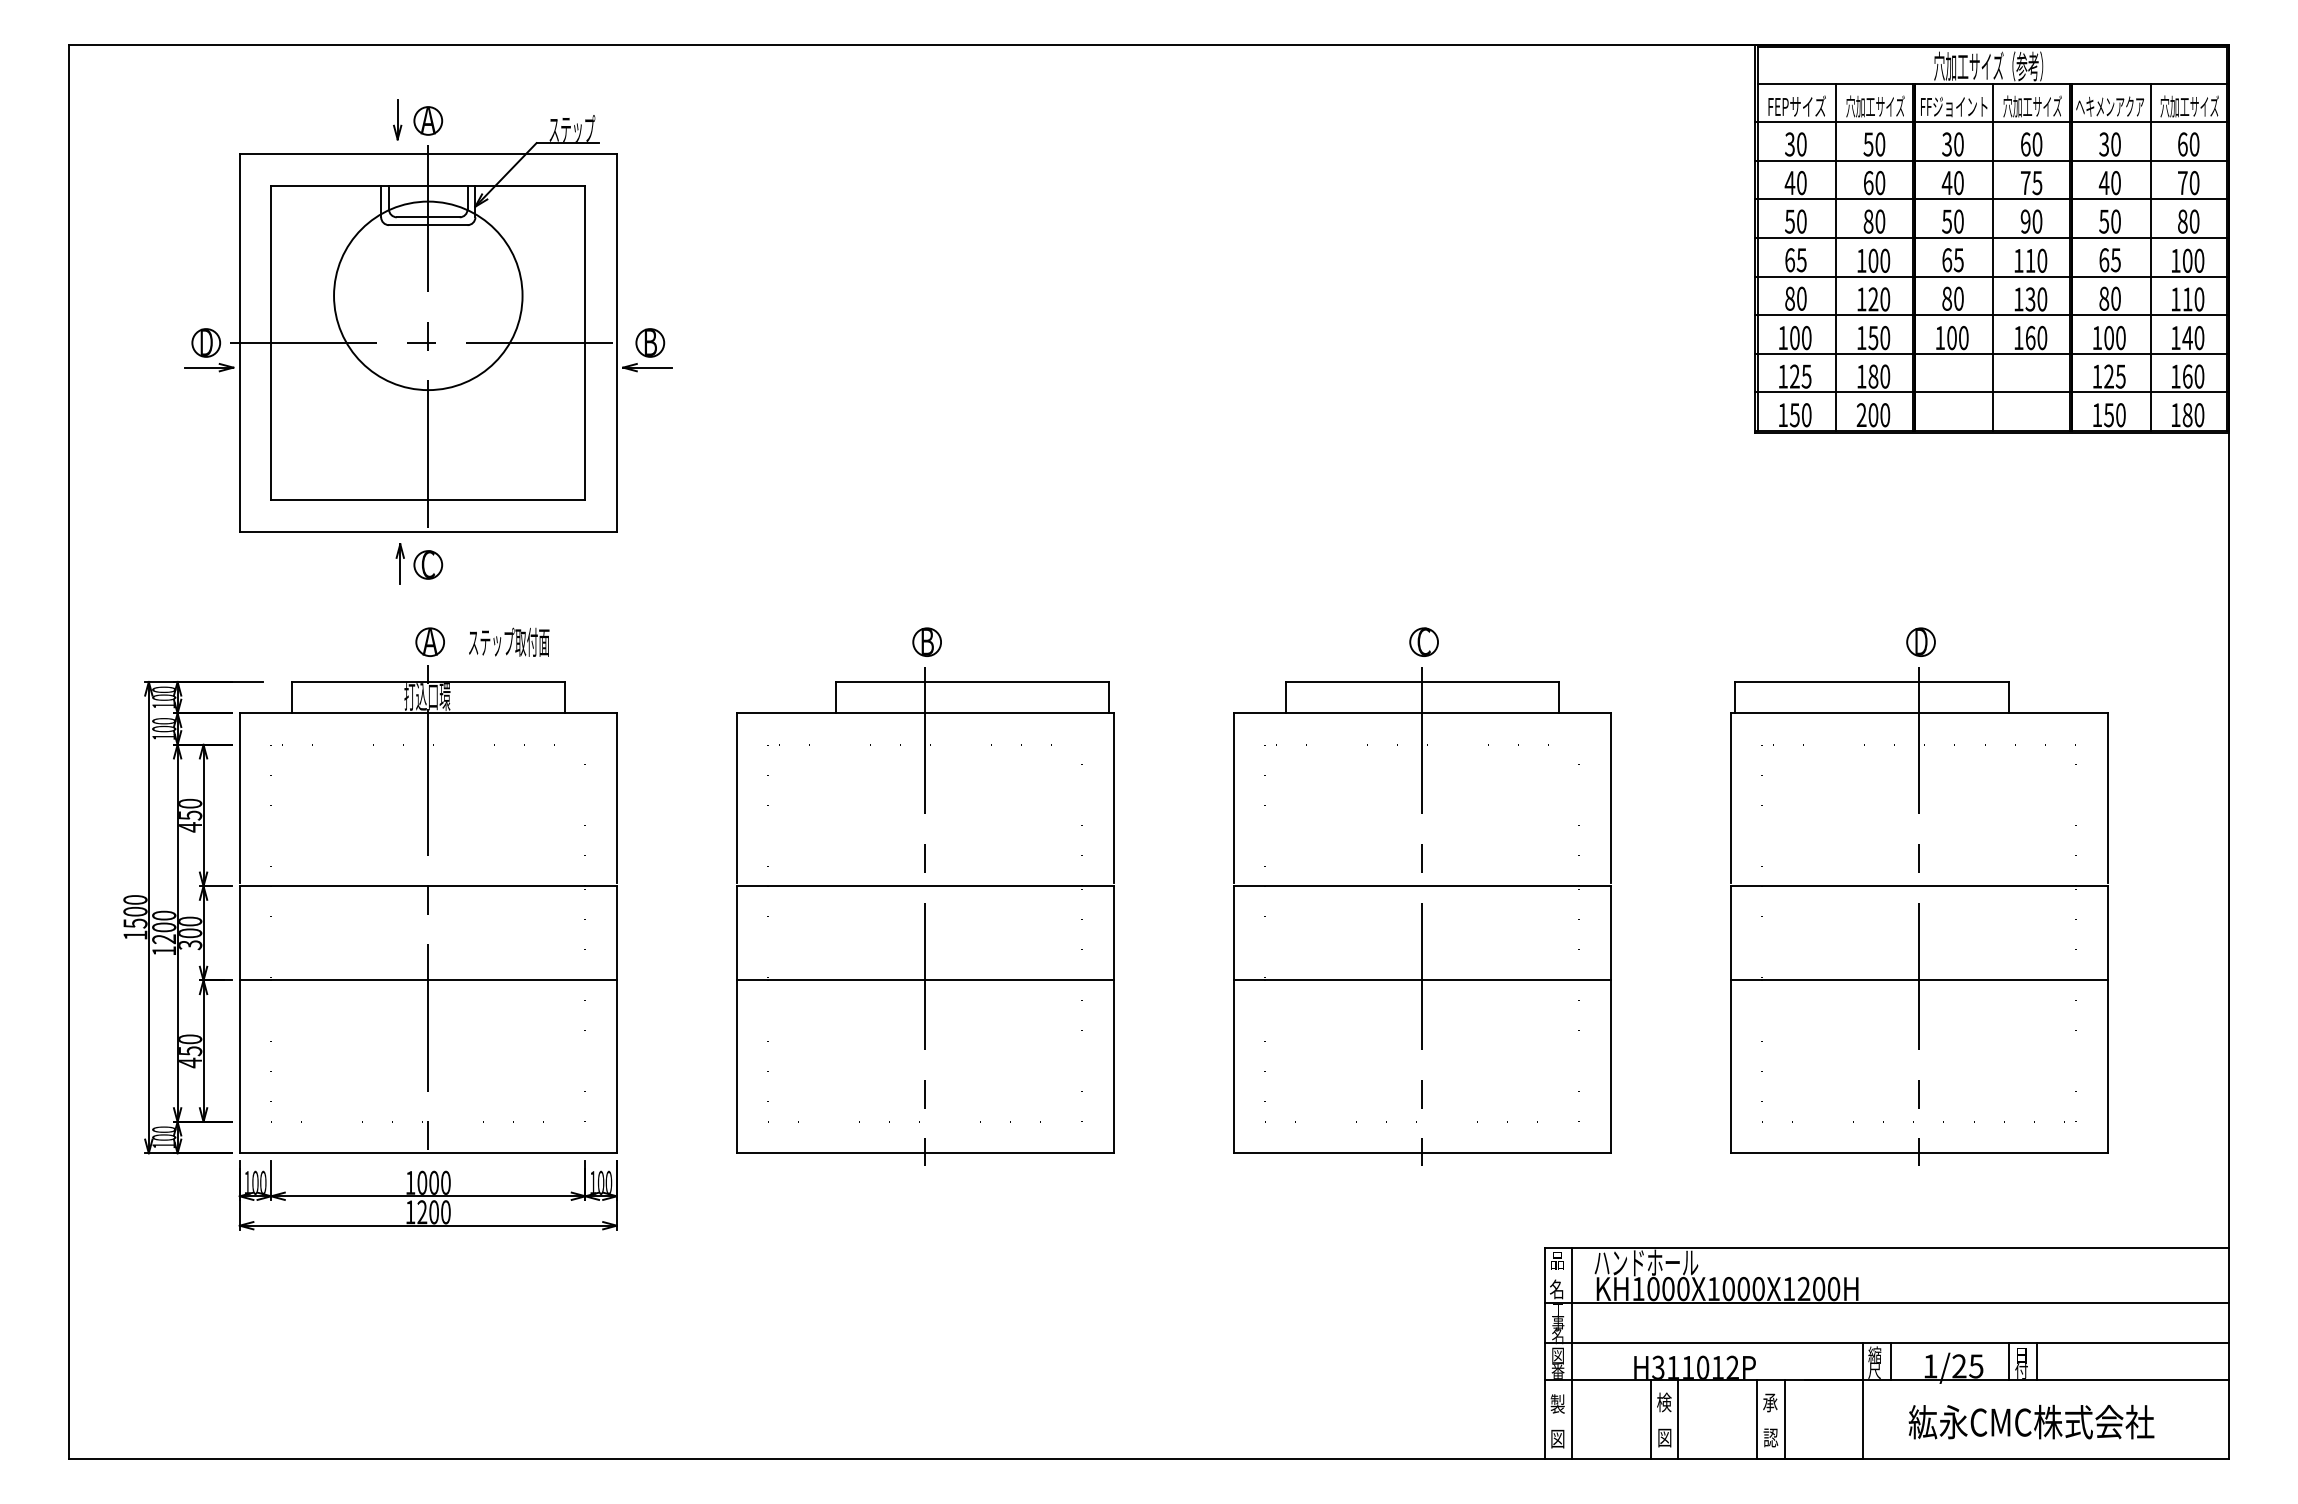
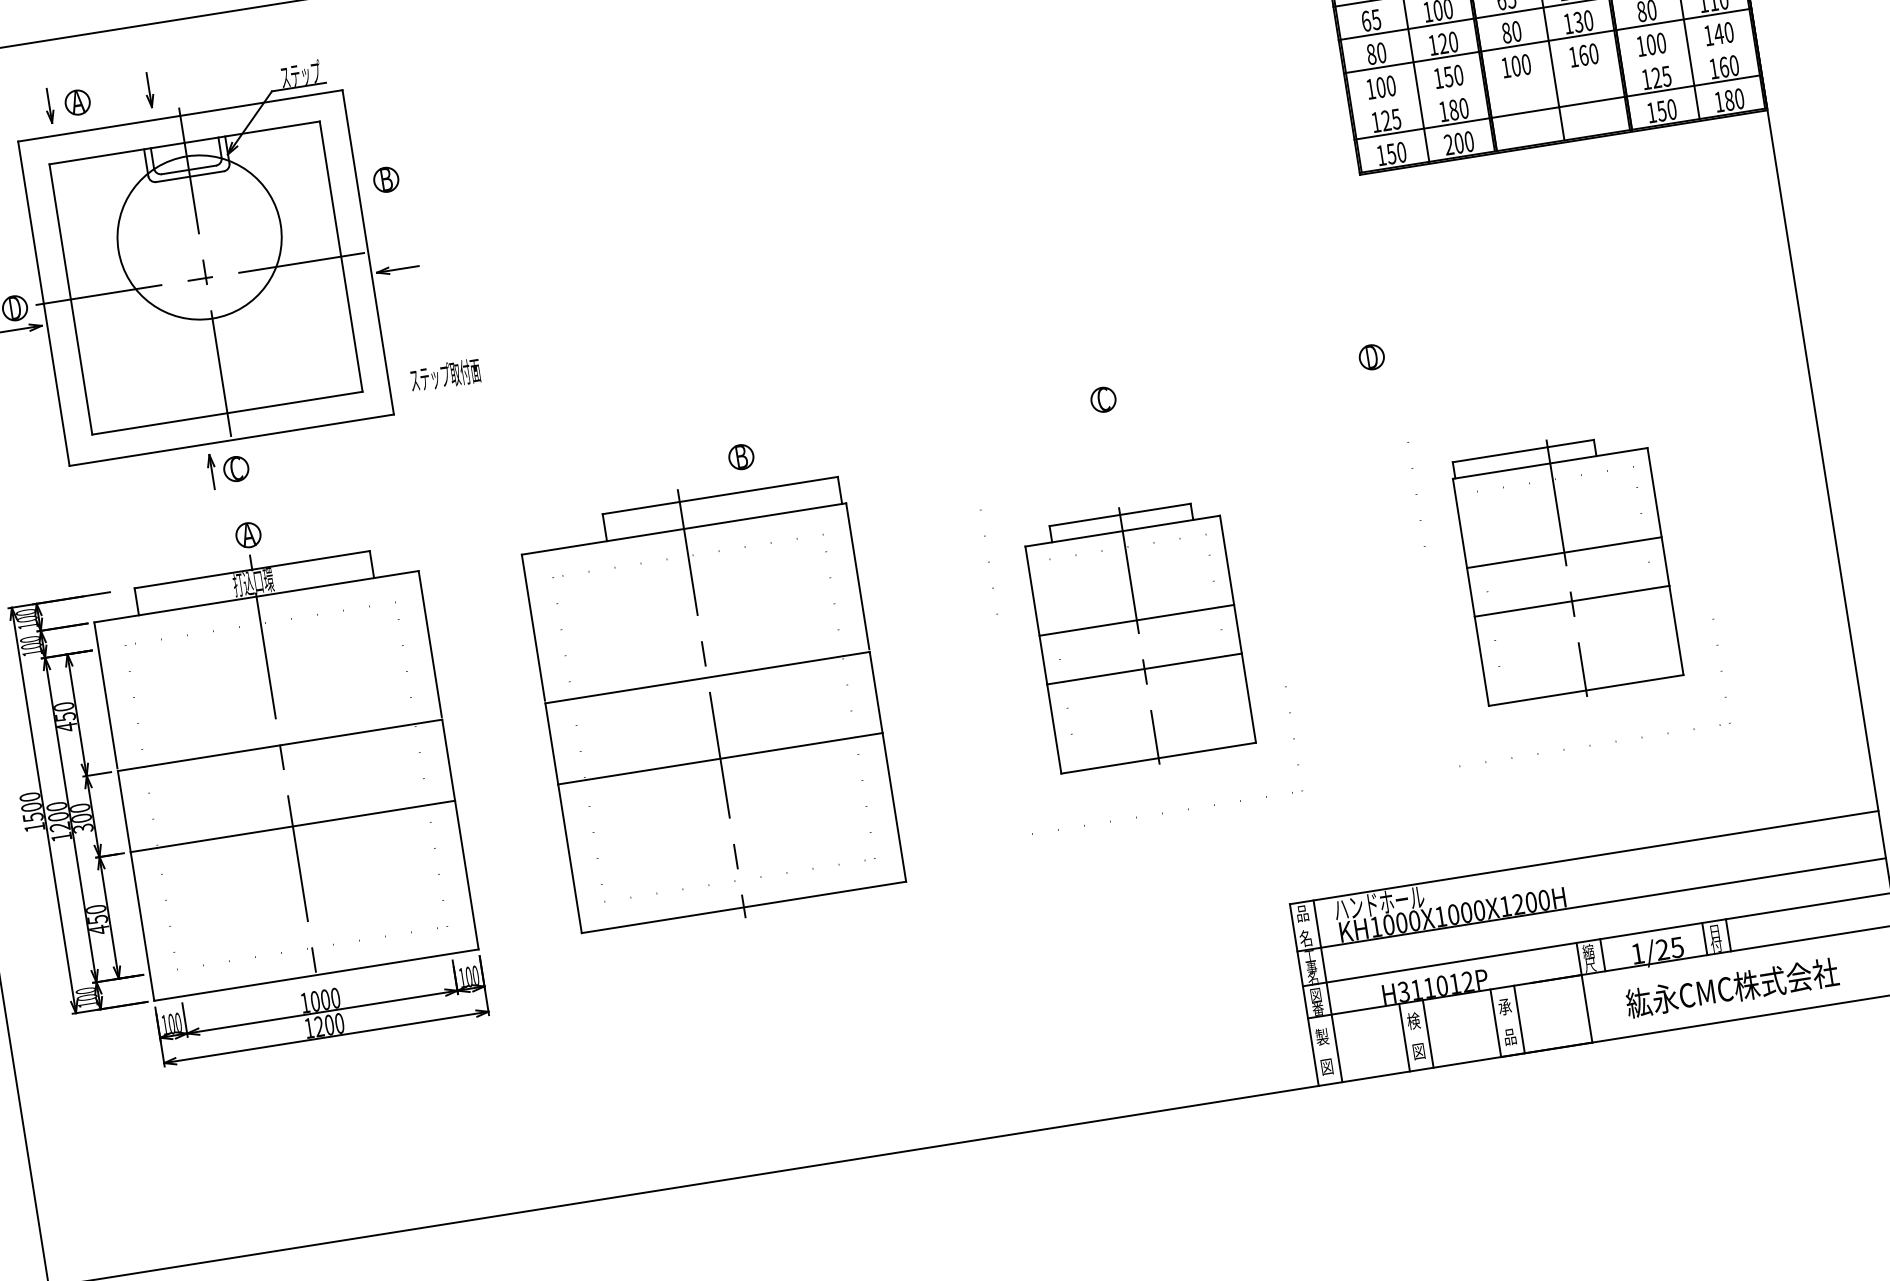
part: (281, 119) -> (49, 105), added
part: (428, 120) -> (77, 102), moved
part: (650, 342) -> (386, 179), moved
line: (1992, 353) -> (1553, 73), removed
text: (509, 641) -> (445, 374), moved
part: (926, 641) -> (740, 456), moved
part: (1920, 641) -> (1371, 356), moved
part: (1422, 916) -> (1139, 635), size x0.6
part: (1919, 916) -> (1567, 568), size x0.6
text: (1770, 1437) -> (1509, 1036), 認 -> 品

